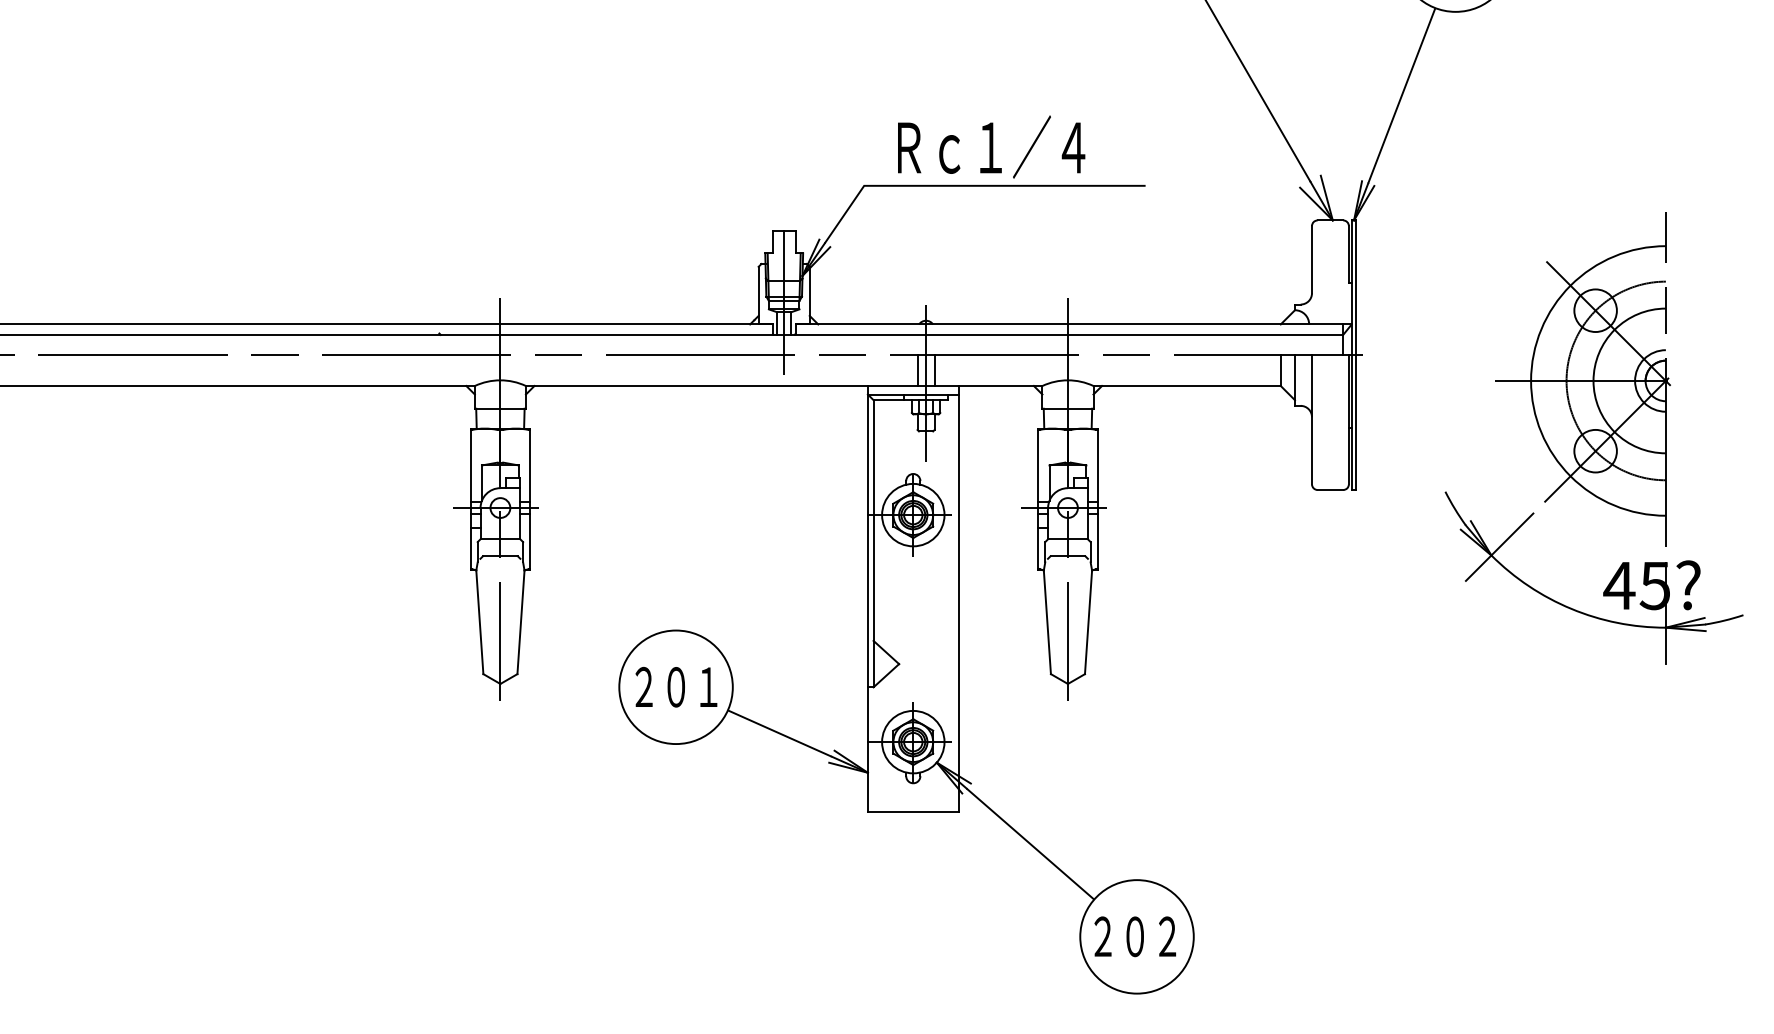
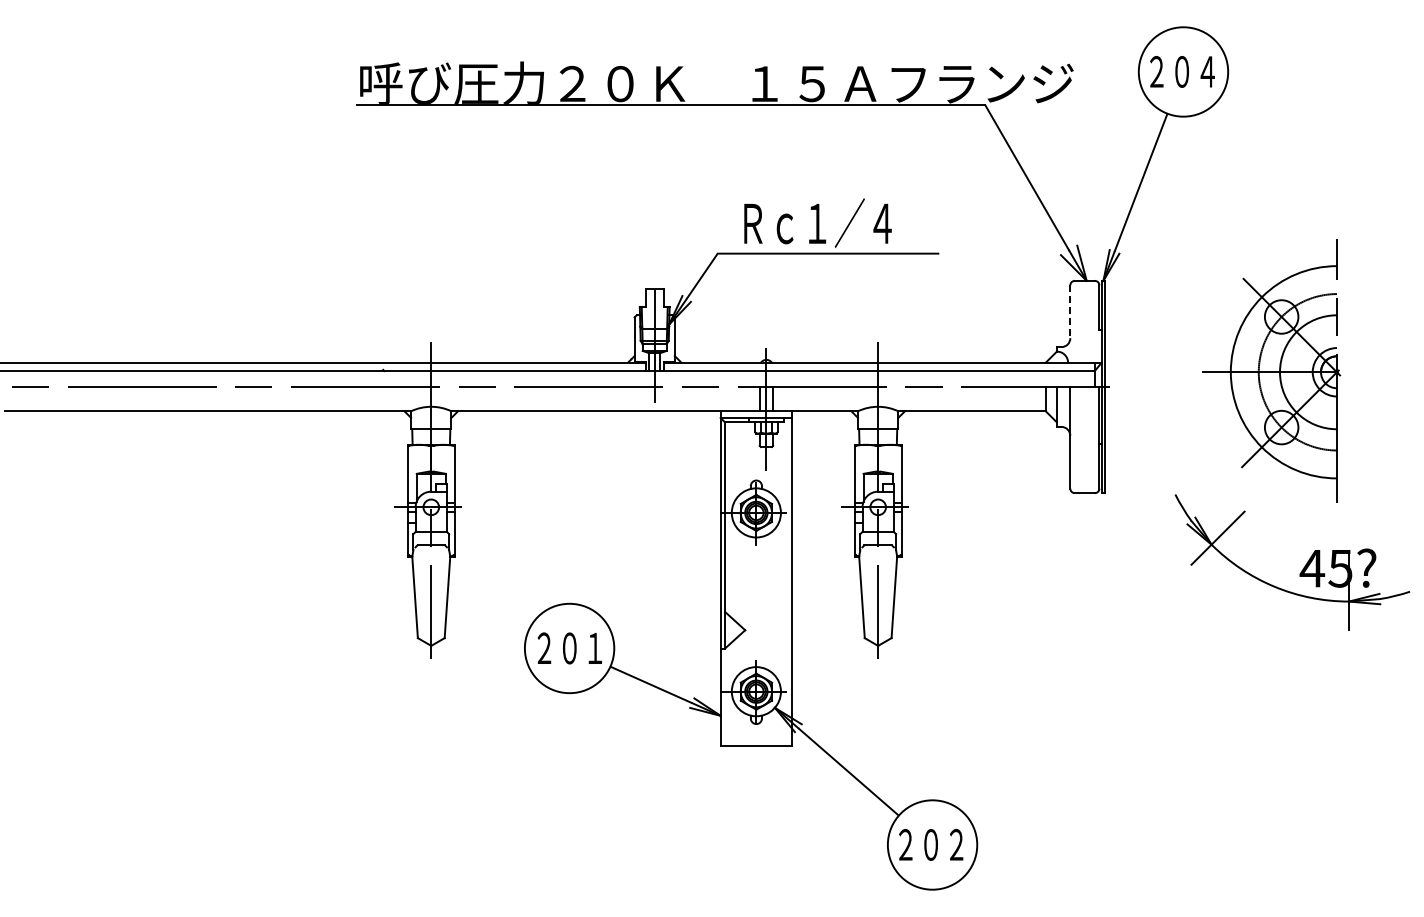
line: (1312, 260) -> (1070, 312), solid -> dashed
part: (1582, 378) -> (1271, 370), moved

